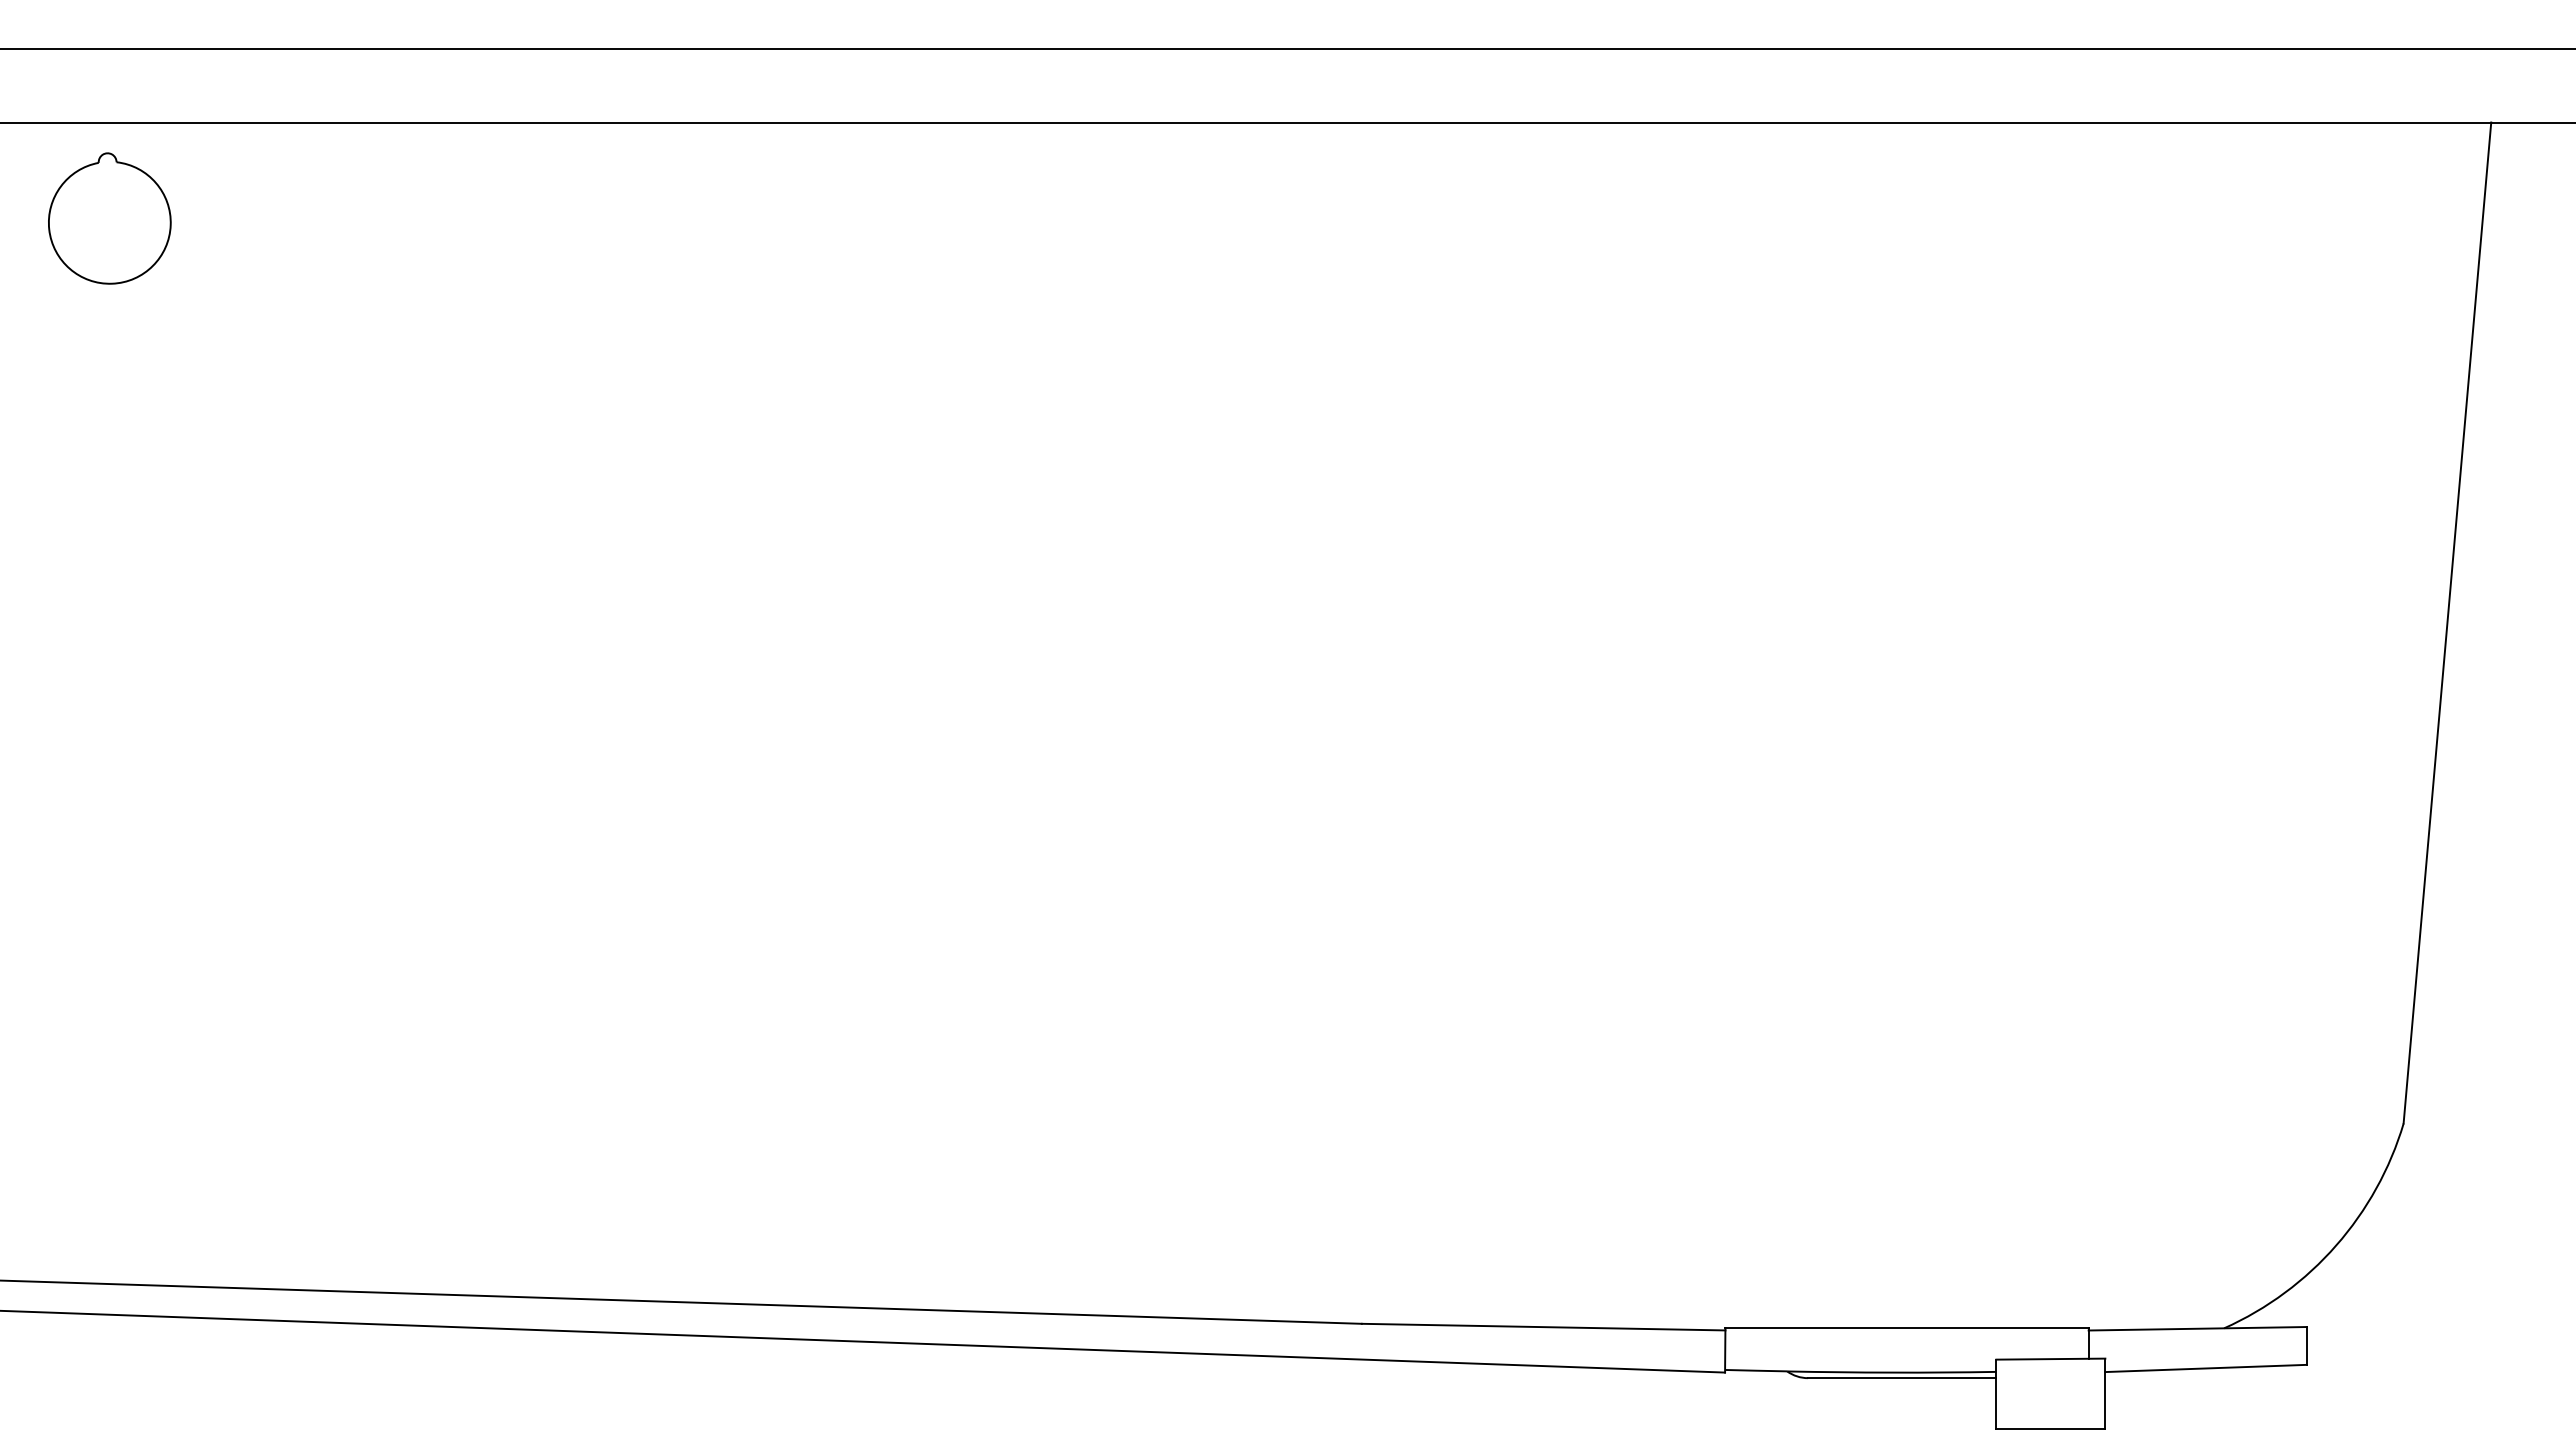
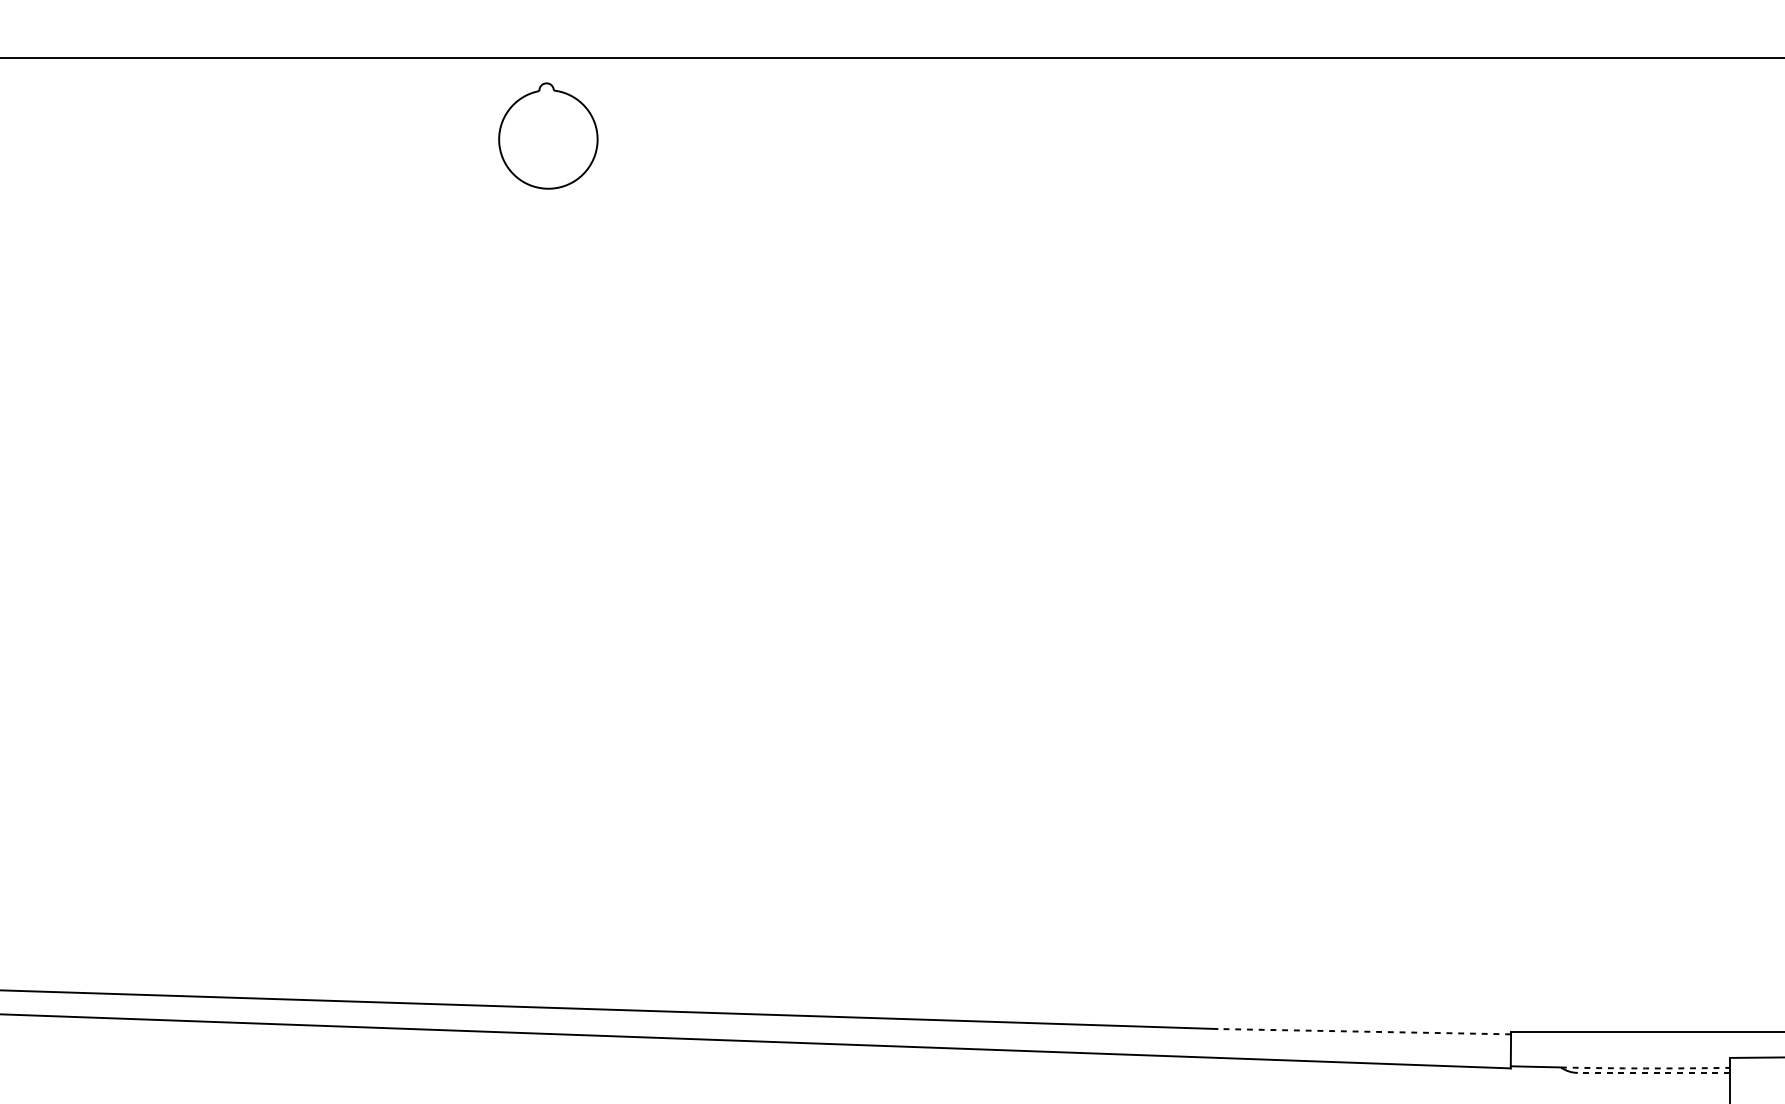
part: (109, 218) -> (548, 136), moved
line: (1543, 1327) -> (1364, 1031), solid -> dashed
arc: (1891, 1372) -> (1645, 1068), solid -> dashed
line: (1901, 1378) -> (1653, 1073), solid -> dashed

